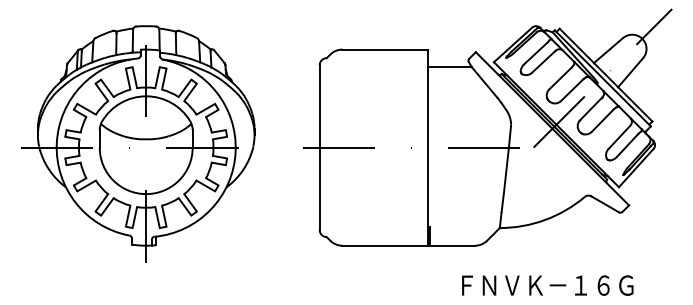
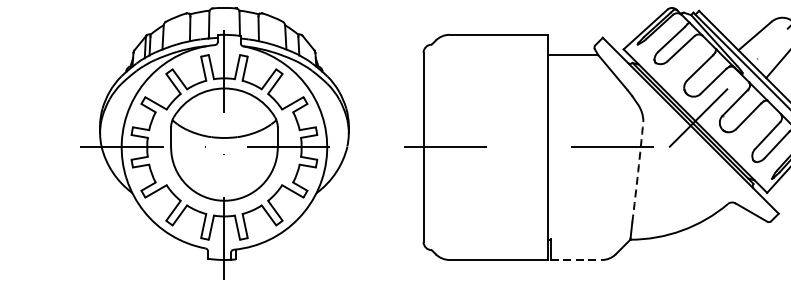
arc: (506, 168) -> (638, 171), solid -> dashed
line: (453, 245) -> (577, 259), solid -> dashed

